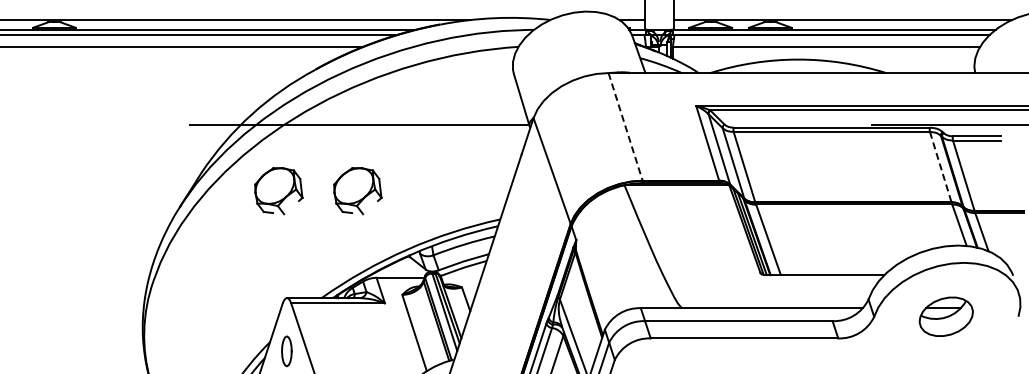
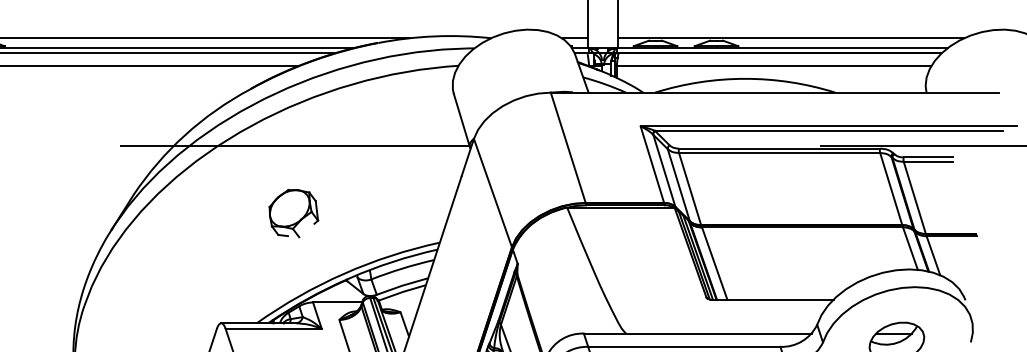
line: (625, 127) -> (568, 148), dashed -> solid
line: (940, 167) -> (890, 189), dashed -> solid
part: (278, 191) -> (212, 214), removed

